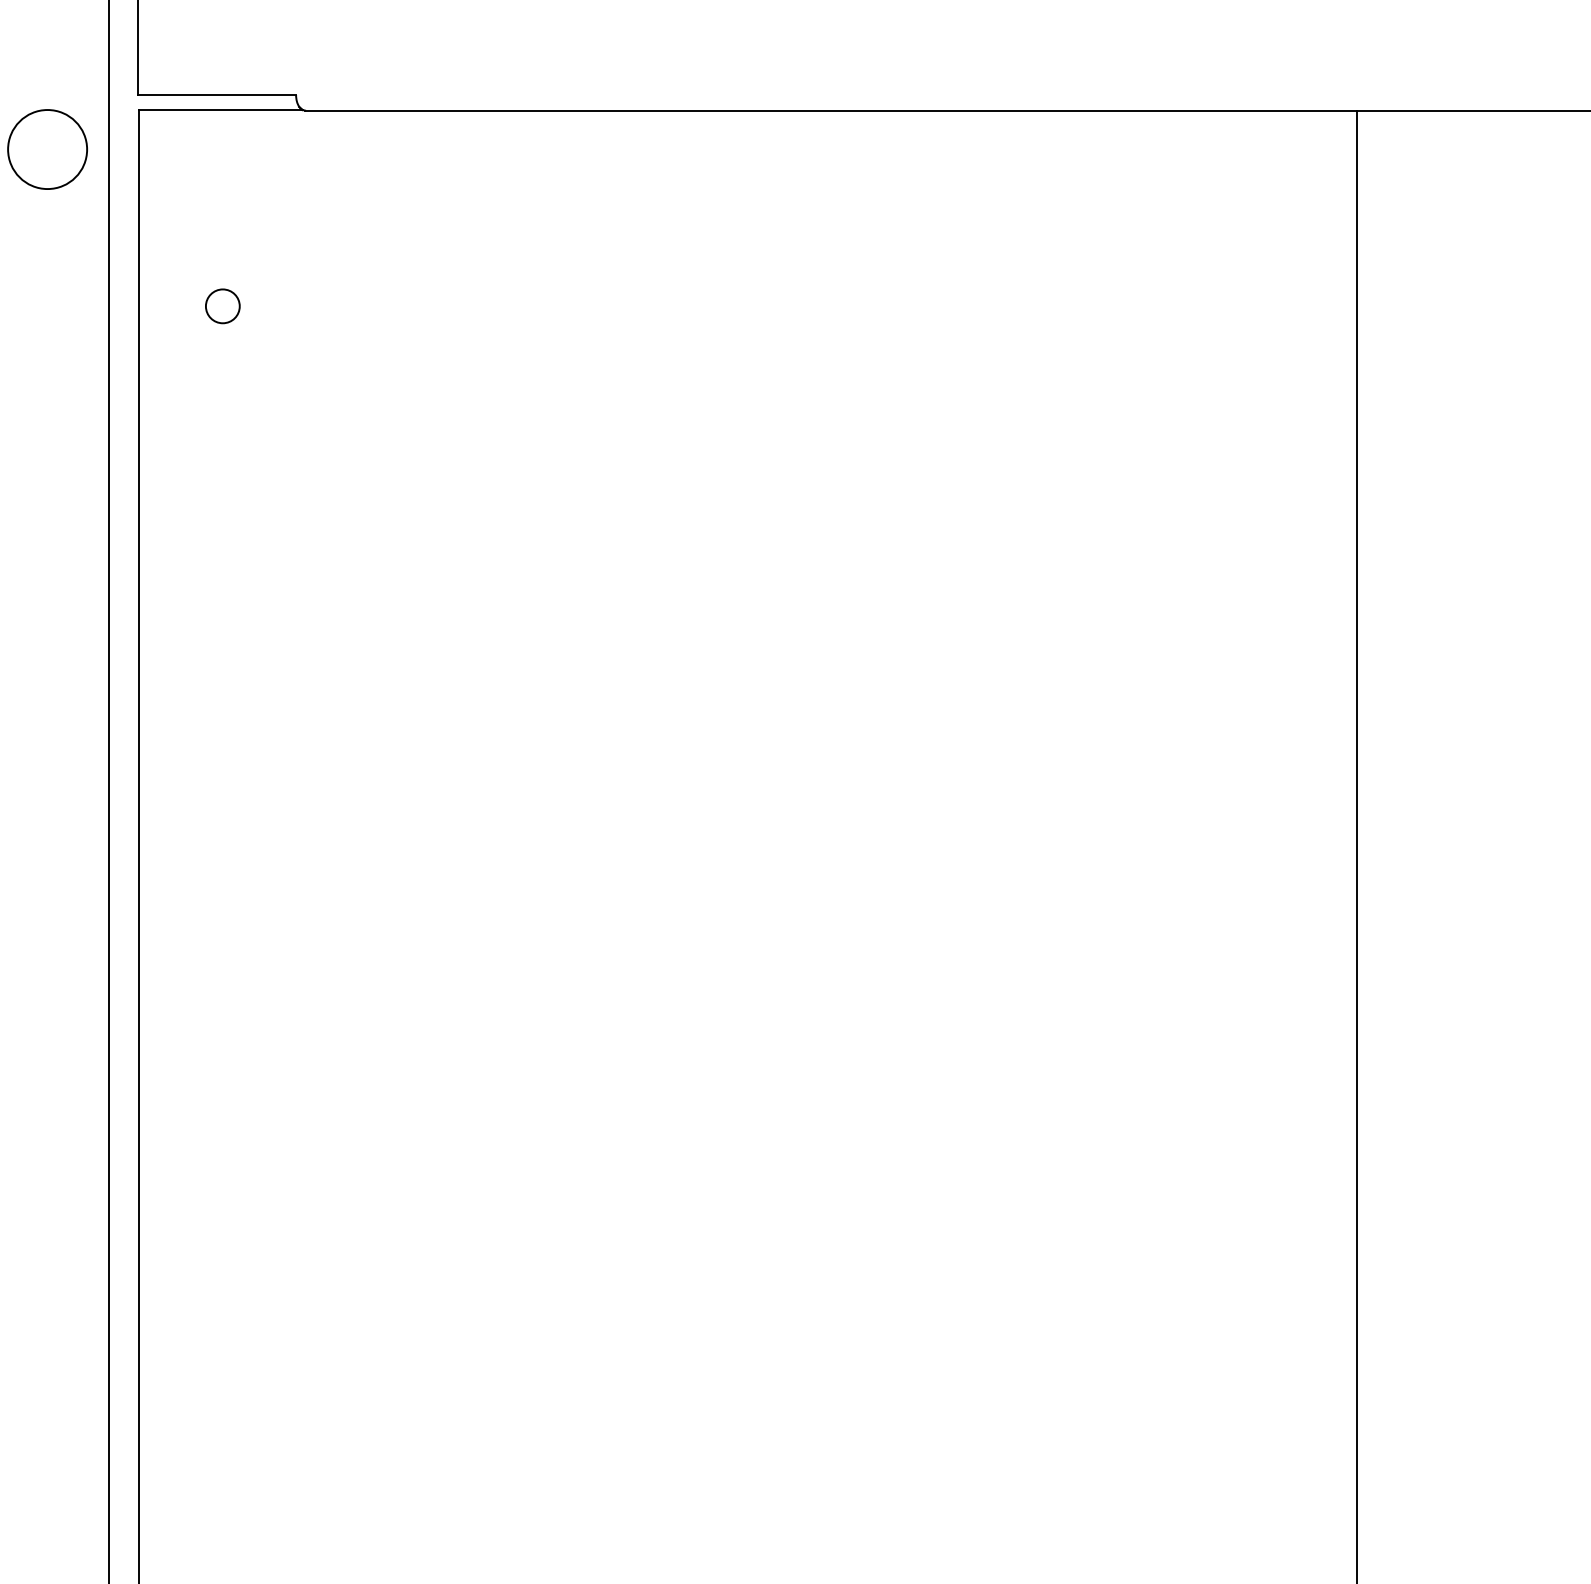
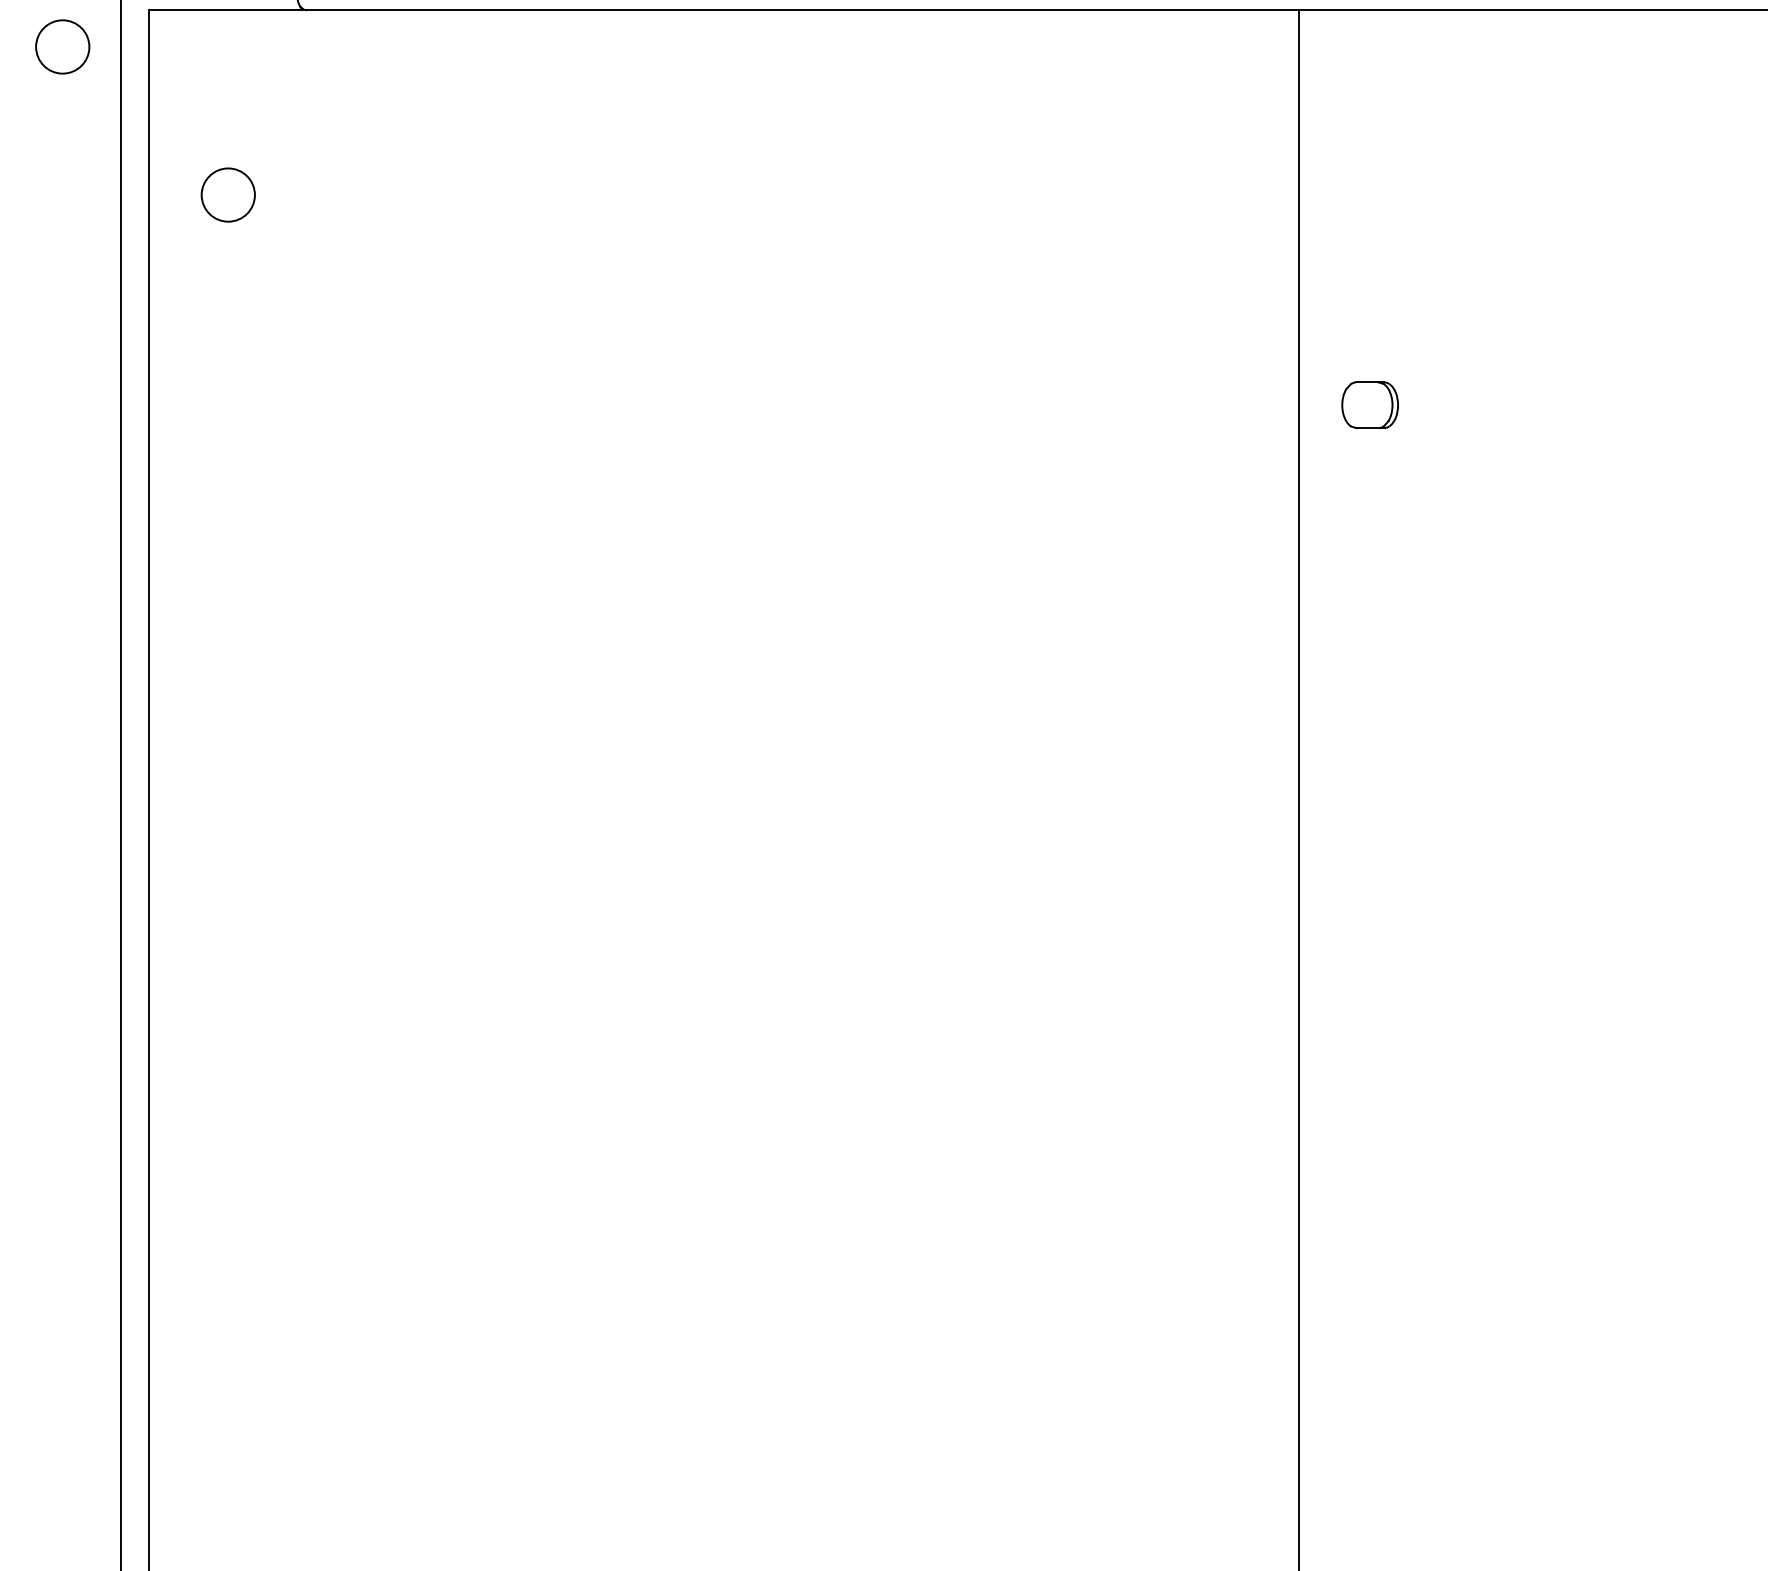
circle: (47, 149) -> (62, 46), size x0.71
circle: (222, 305) -> (227, 194), size x1.67
part: (1431, 528) -> (1369, 404), added

